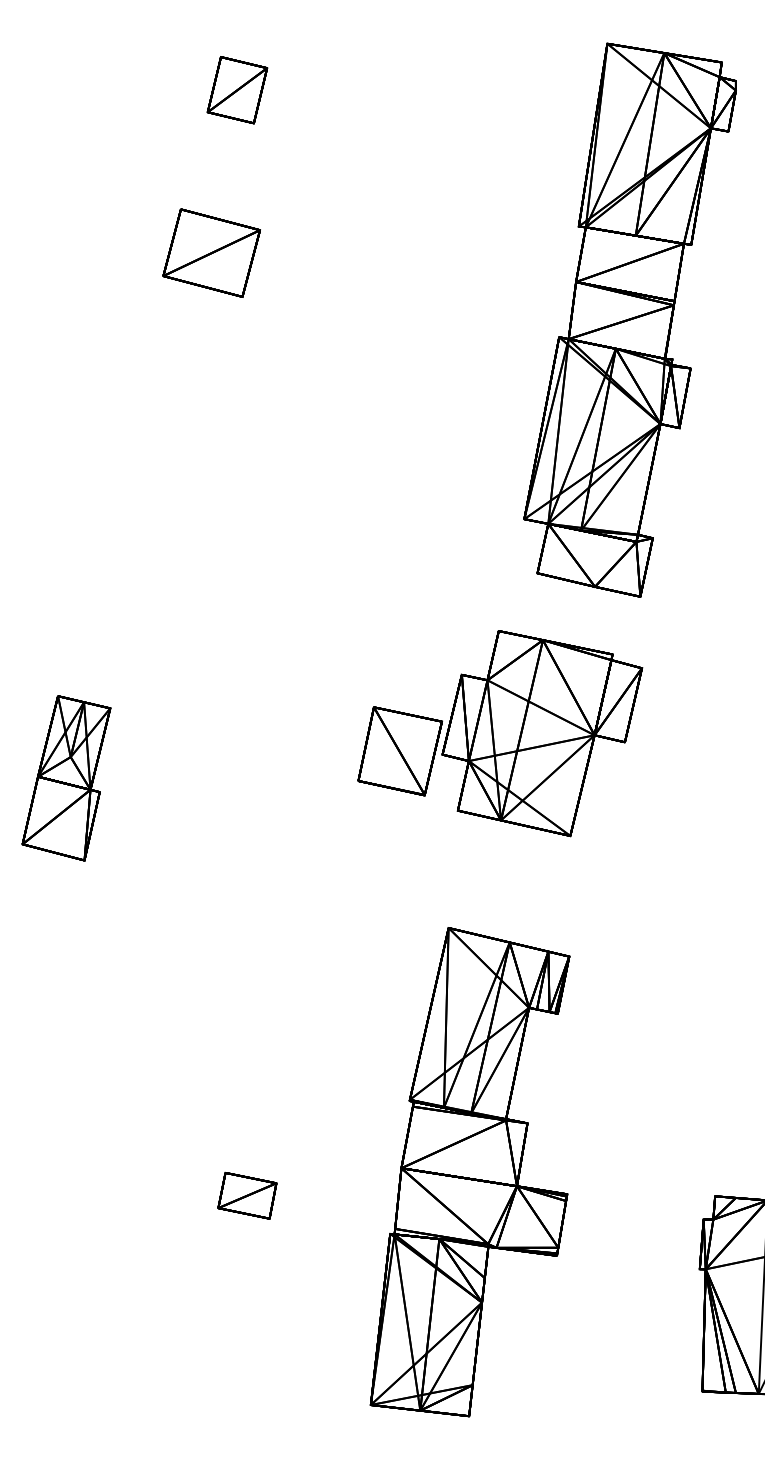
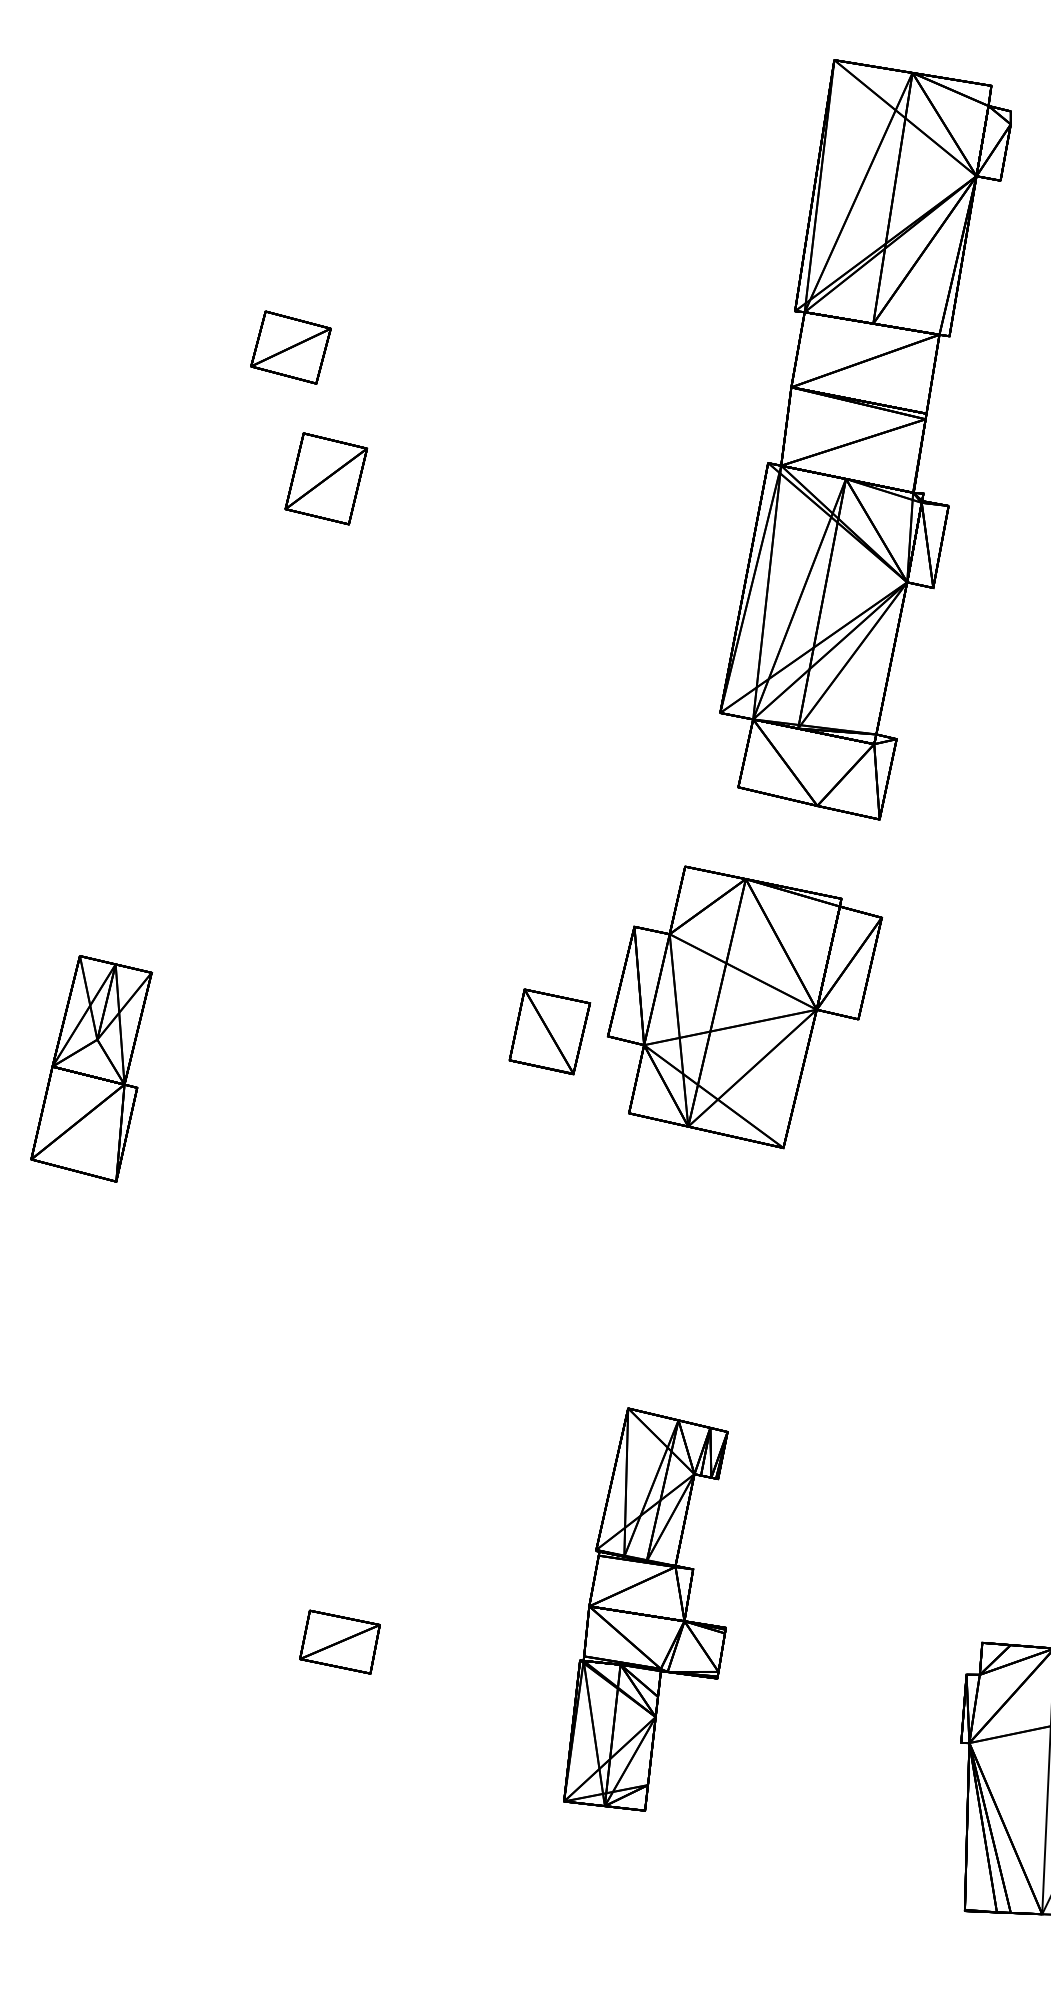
part: (237, 89) -> (326, 478), moved
part: (211, 253) -> (290, 347), size x0.6
part: (399, 751) -> (549, 1031), size x0.7
part: (469, 1172) -> (645, 1609), size x0.6

